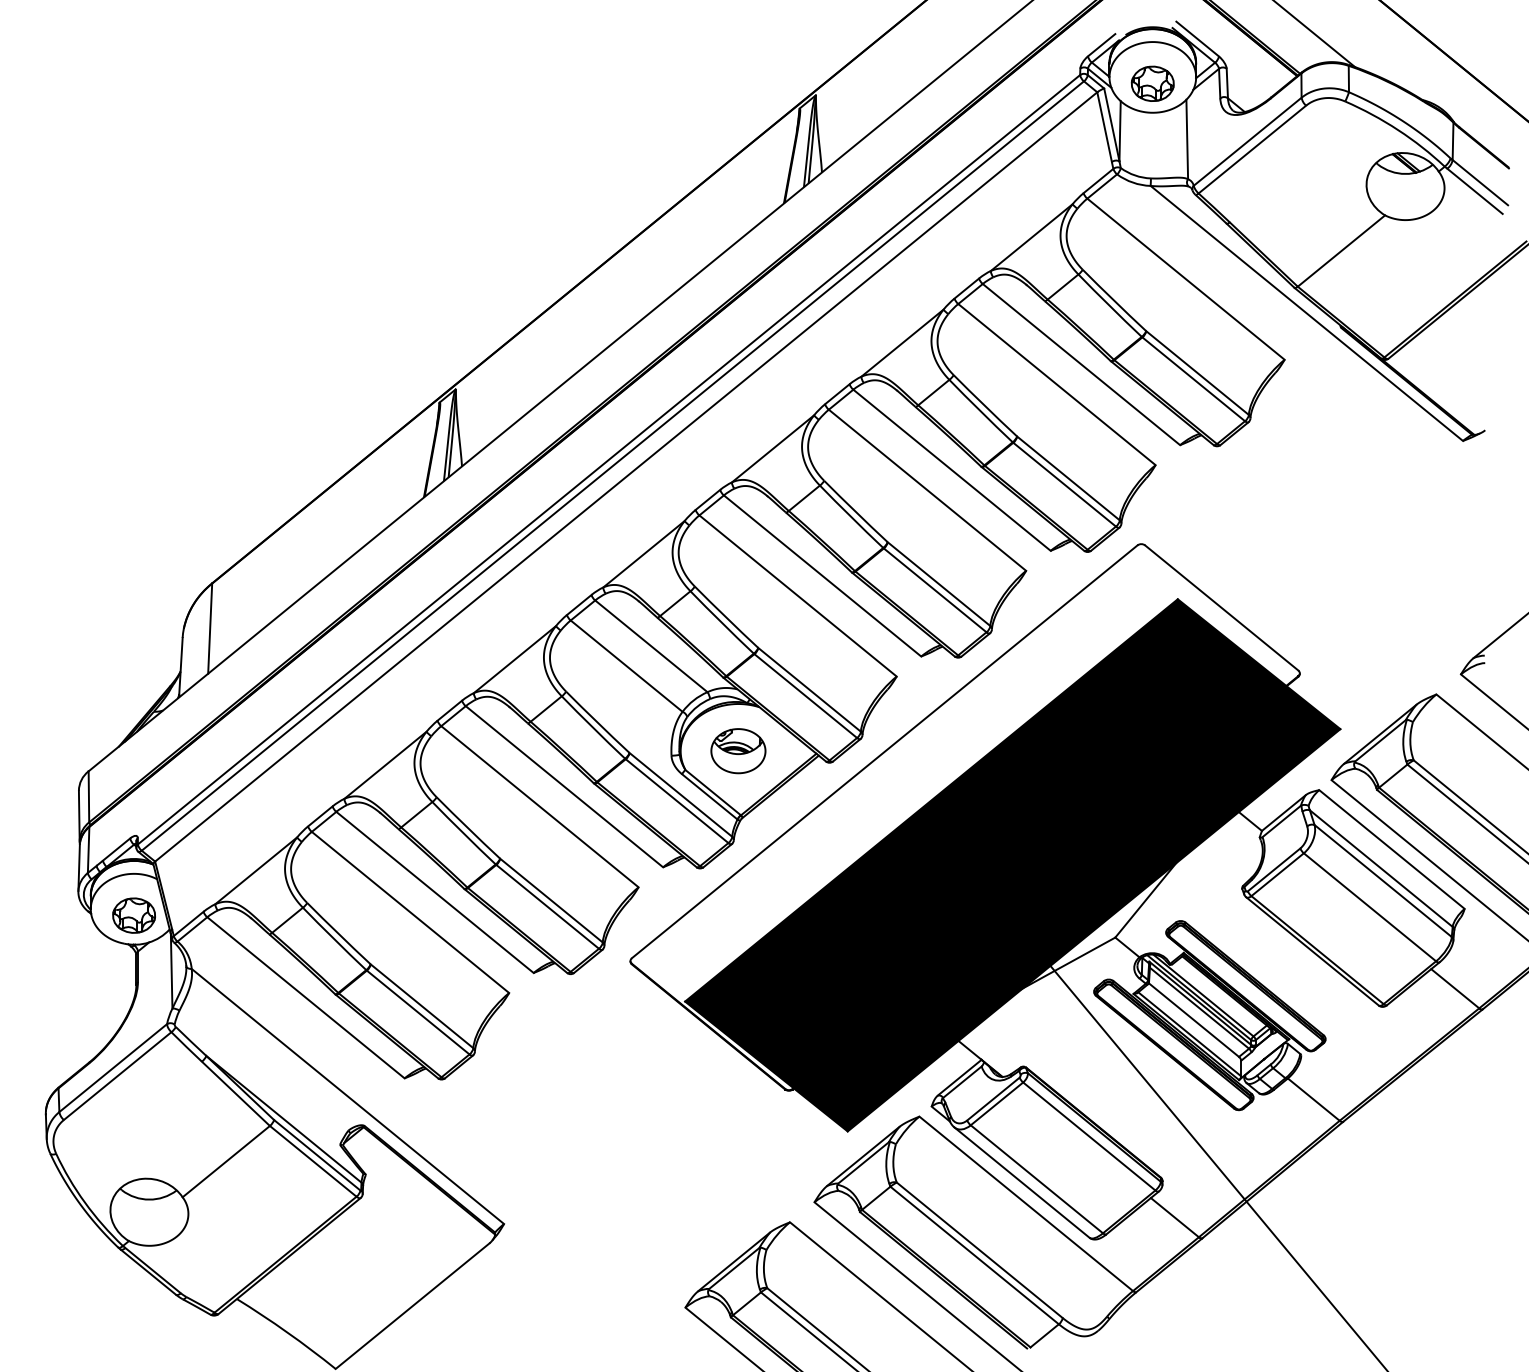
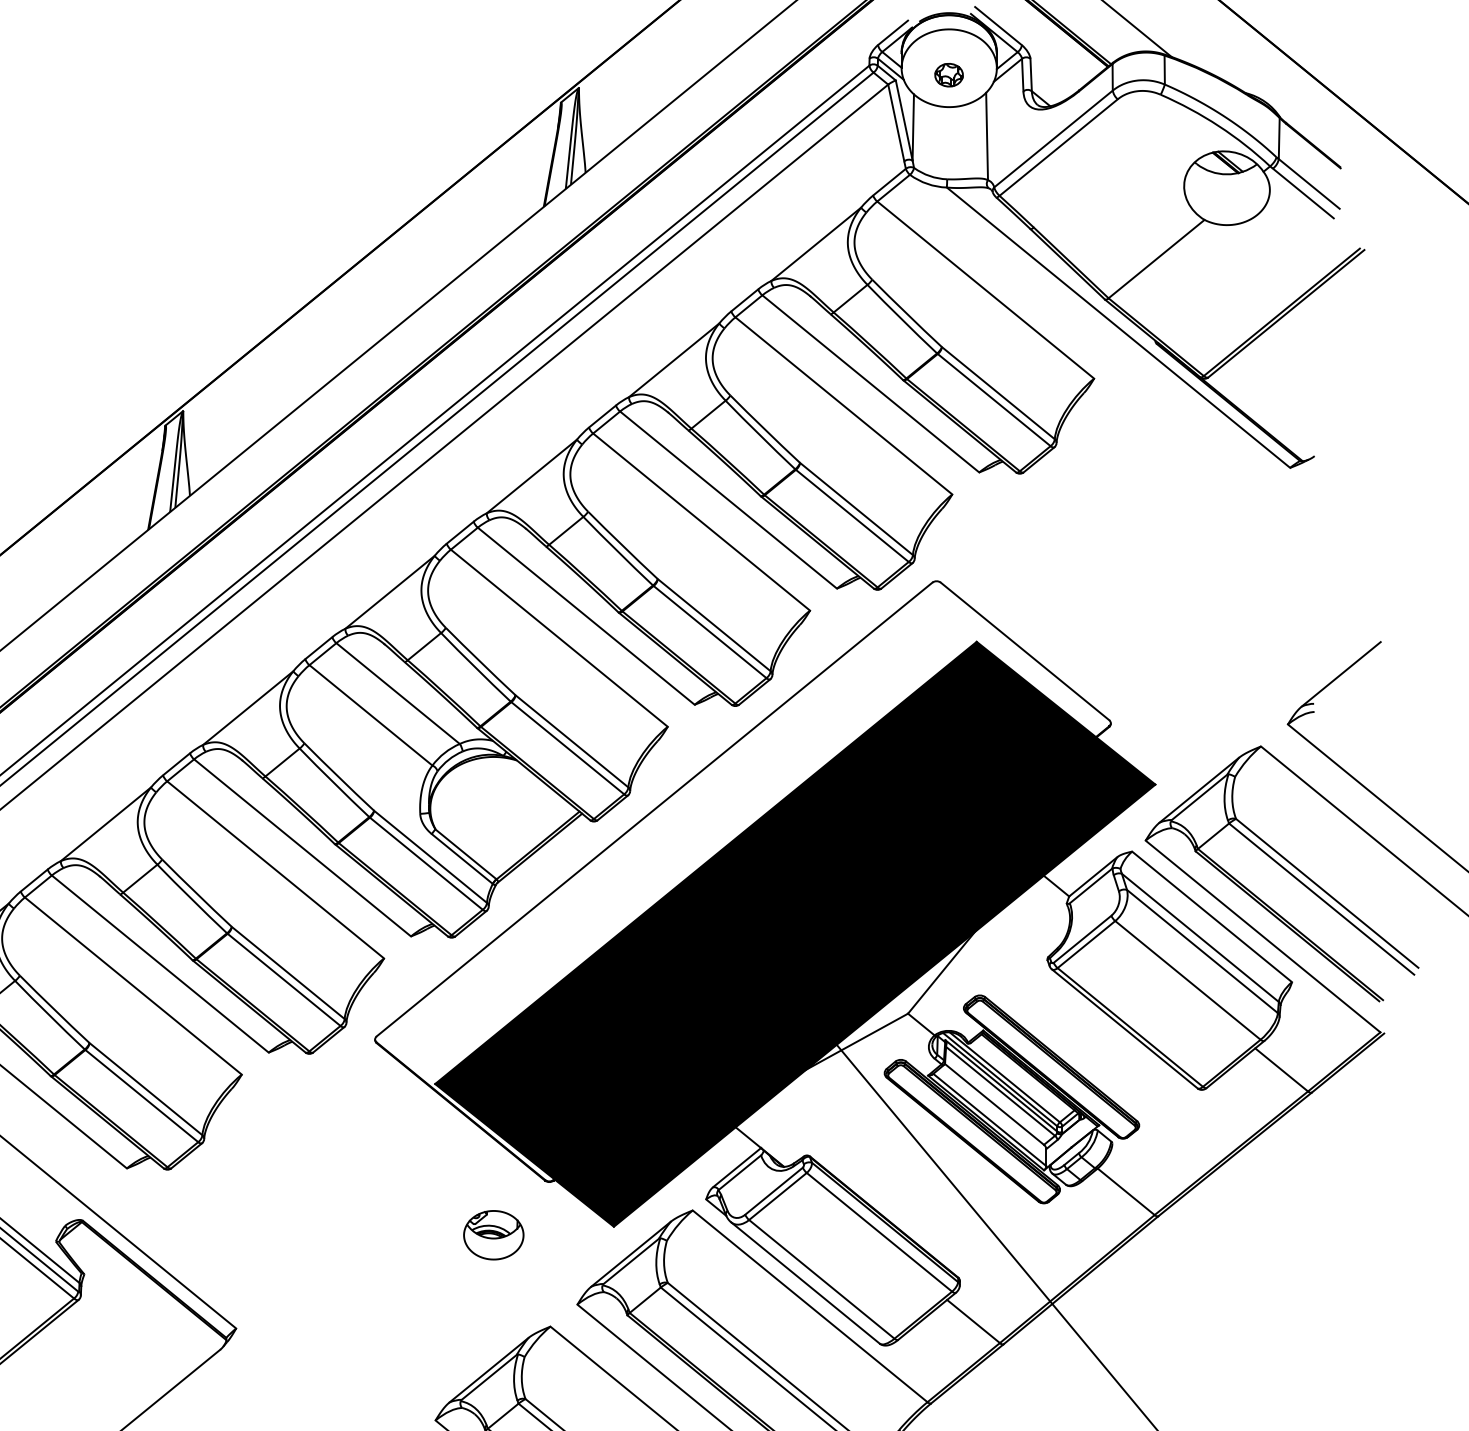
part: (1152, 83) -> (948, 74), size x0.6
part: (738, 751) -> (493, 1235), moved

